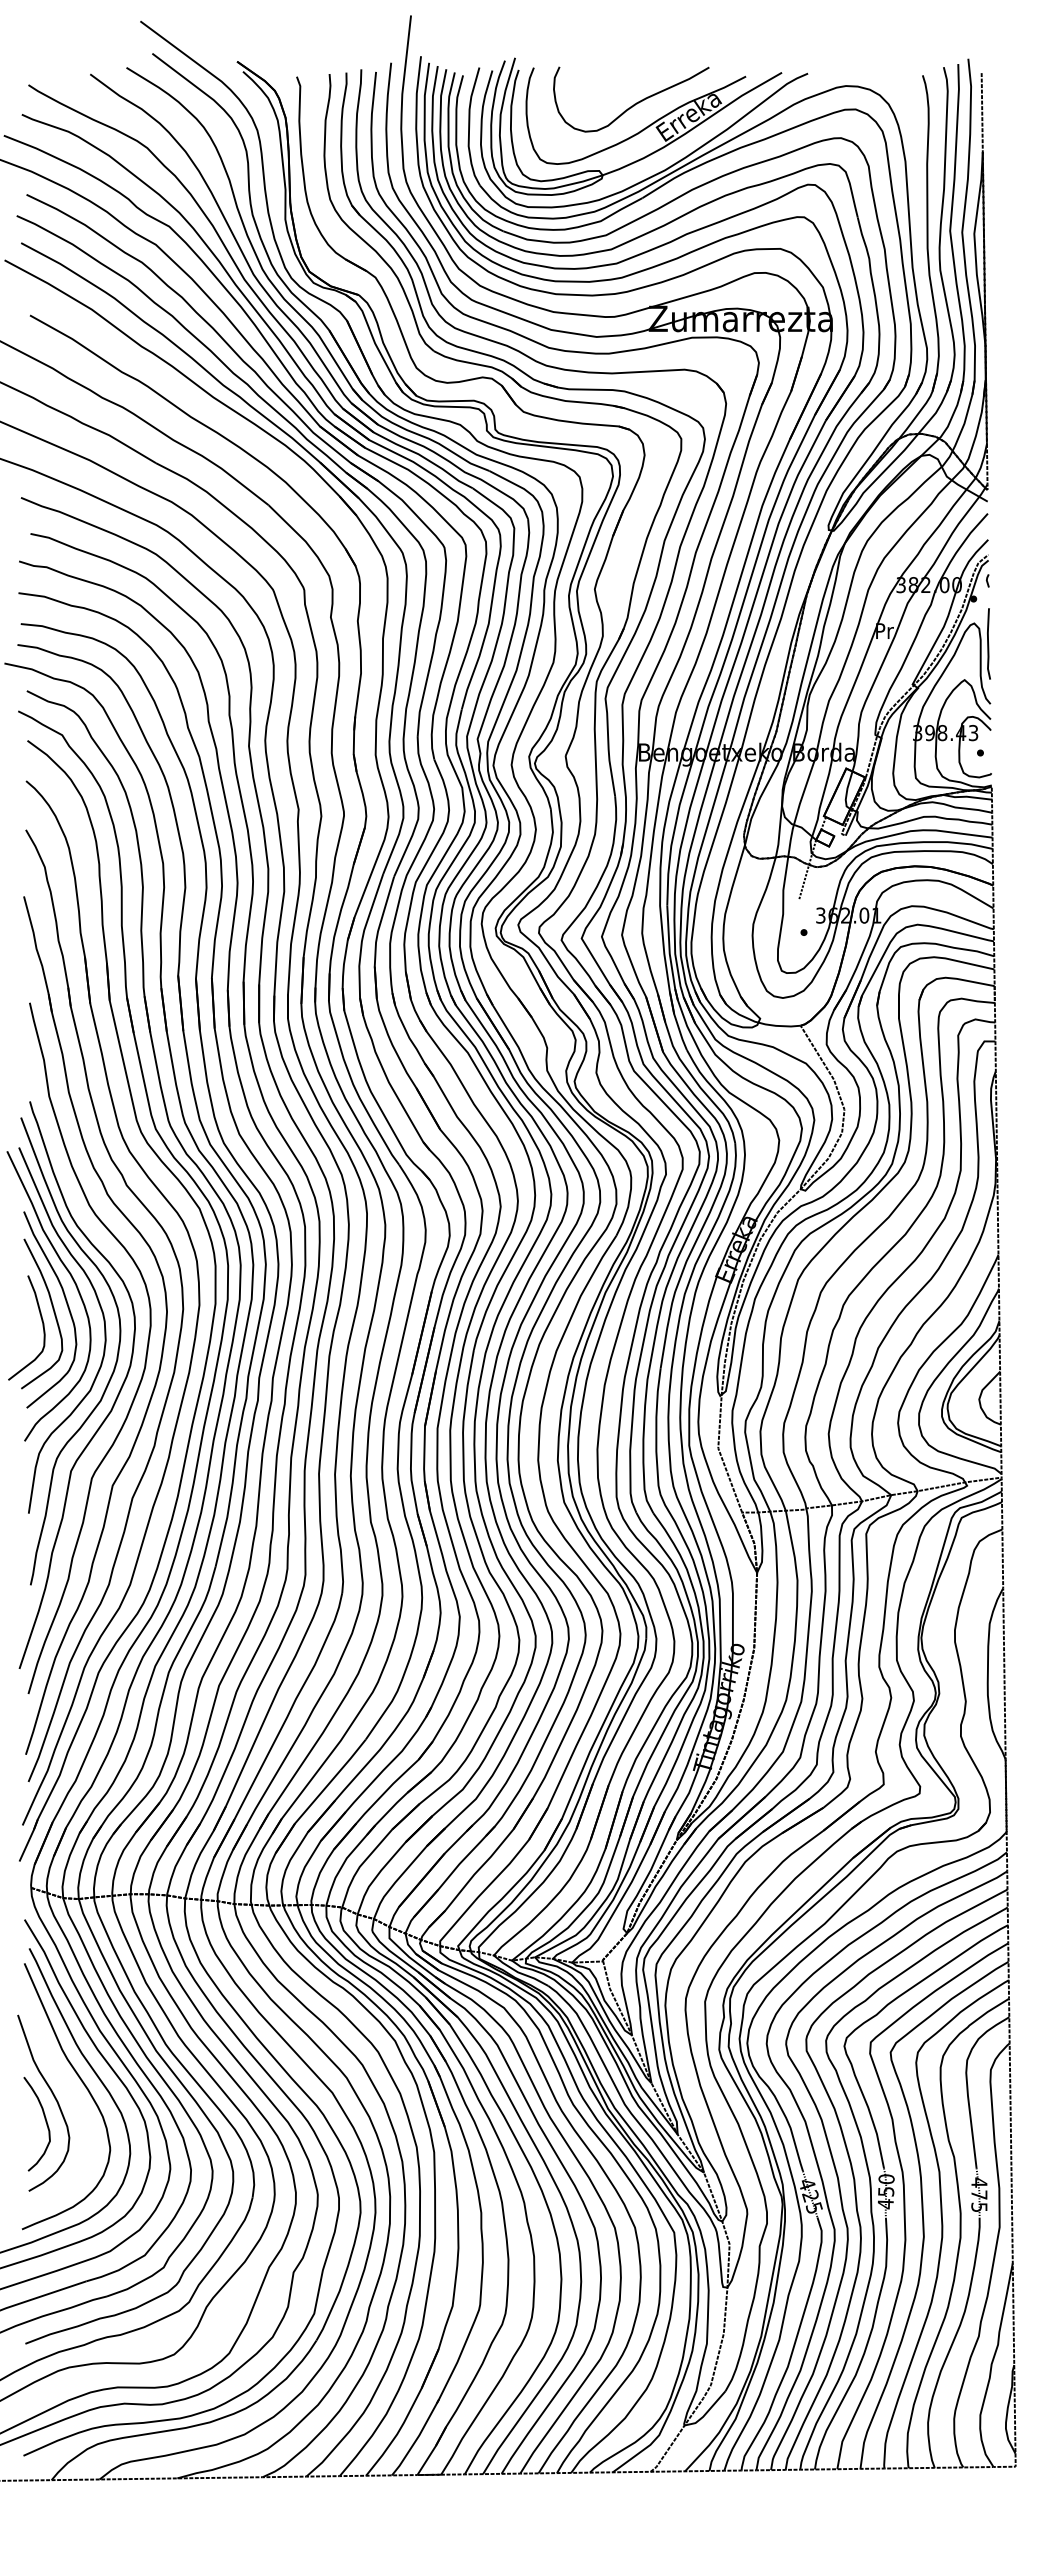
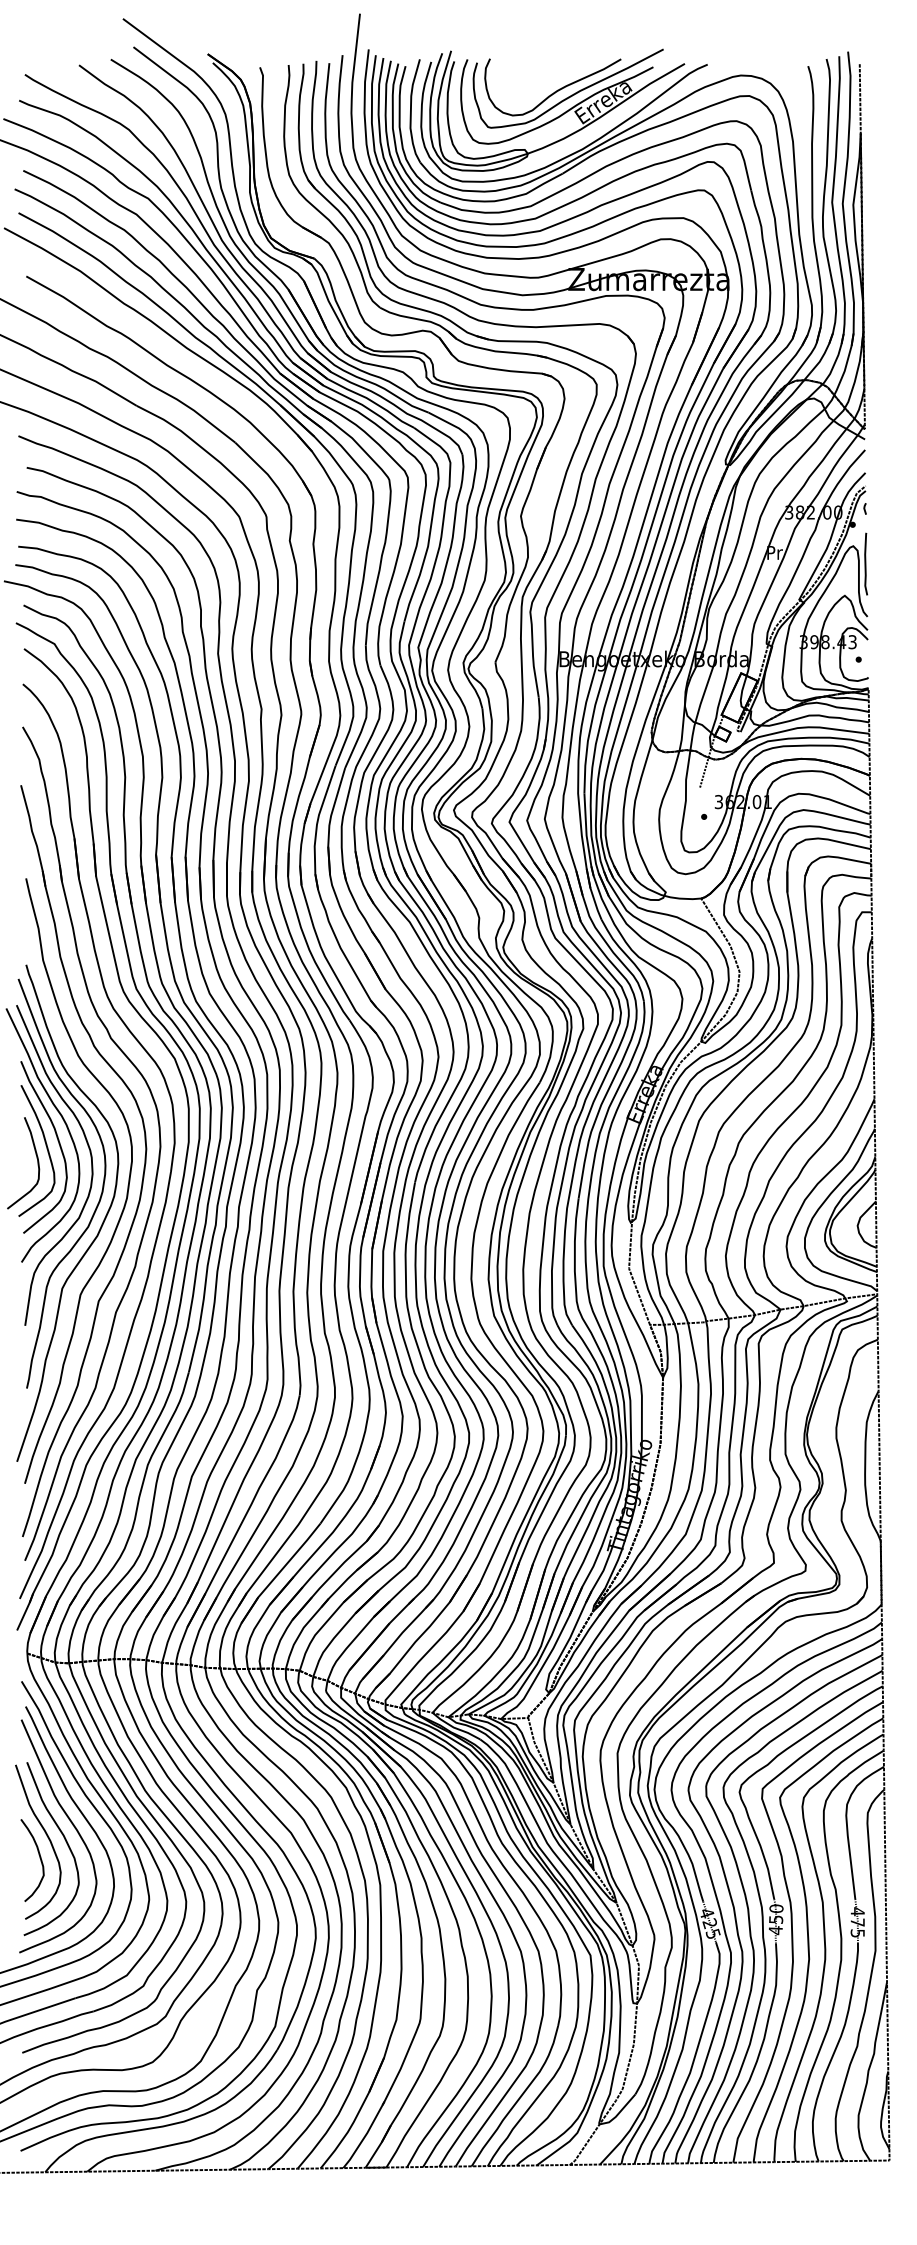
curve: (651, 108) -> (570, 95), added
curve: (74, 2102) -> (65, 1841), added

